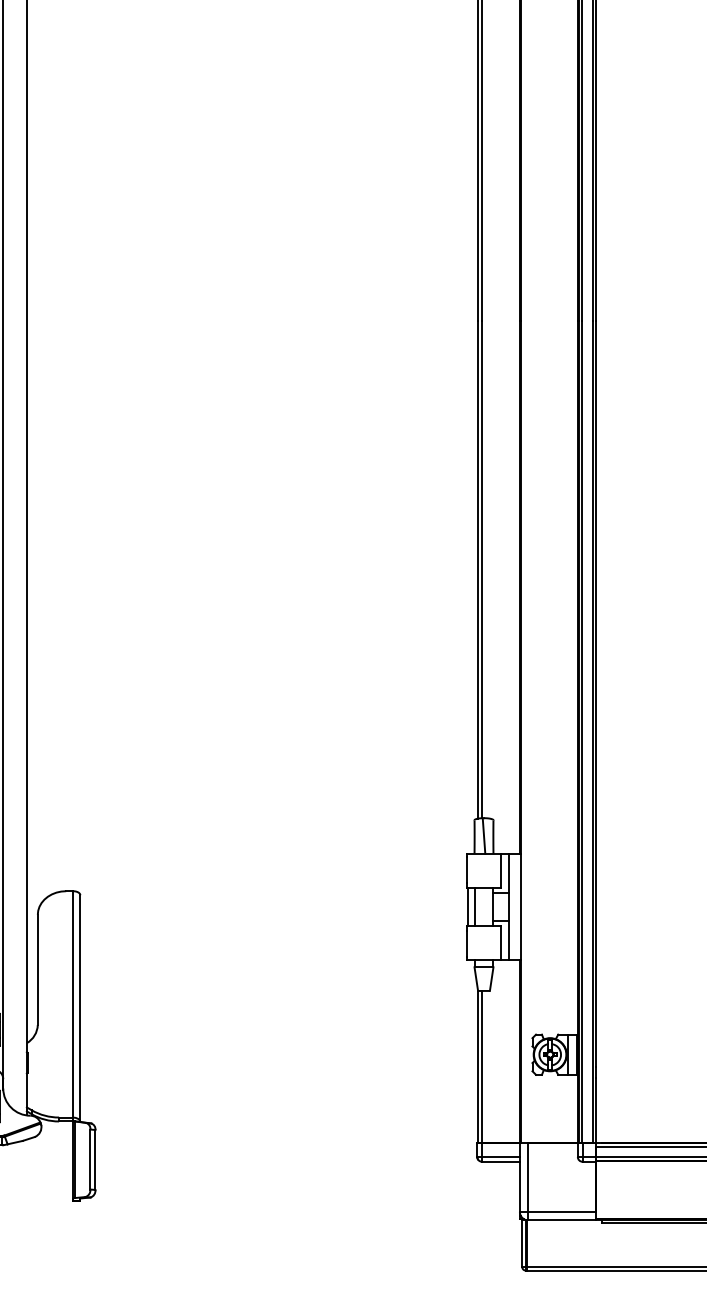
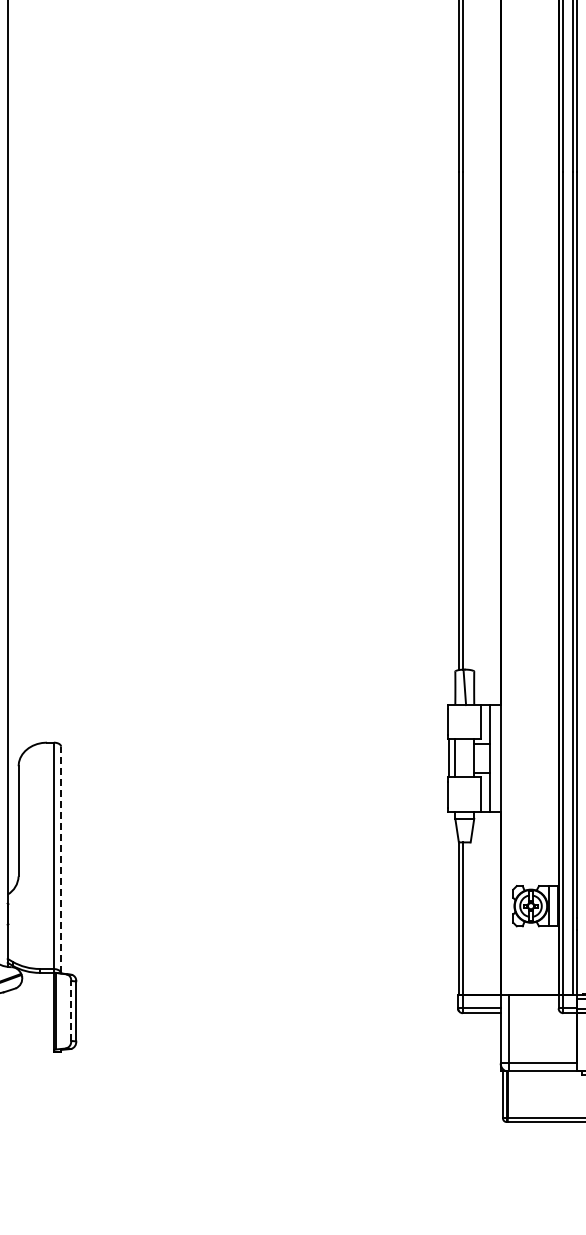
line: (80, 1008) -> (61, 859), solid -> dashed
line: (90, 1159) -> (71, 1010), solid -> dashed

